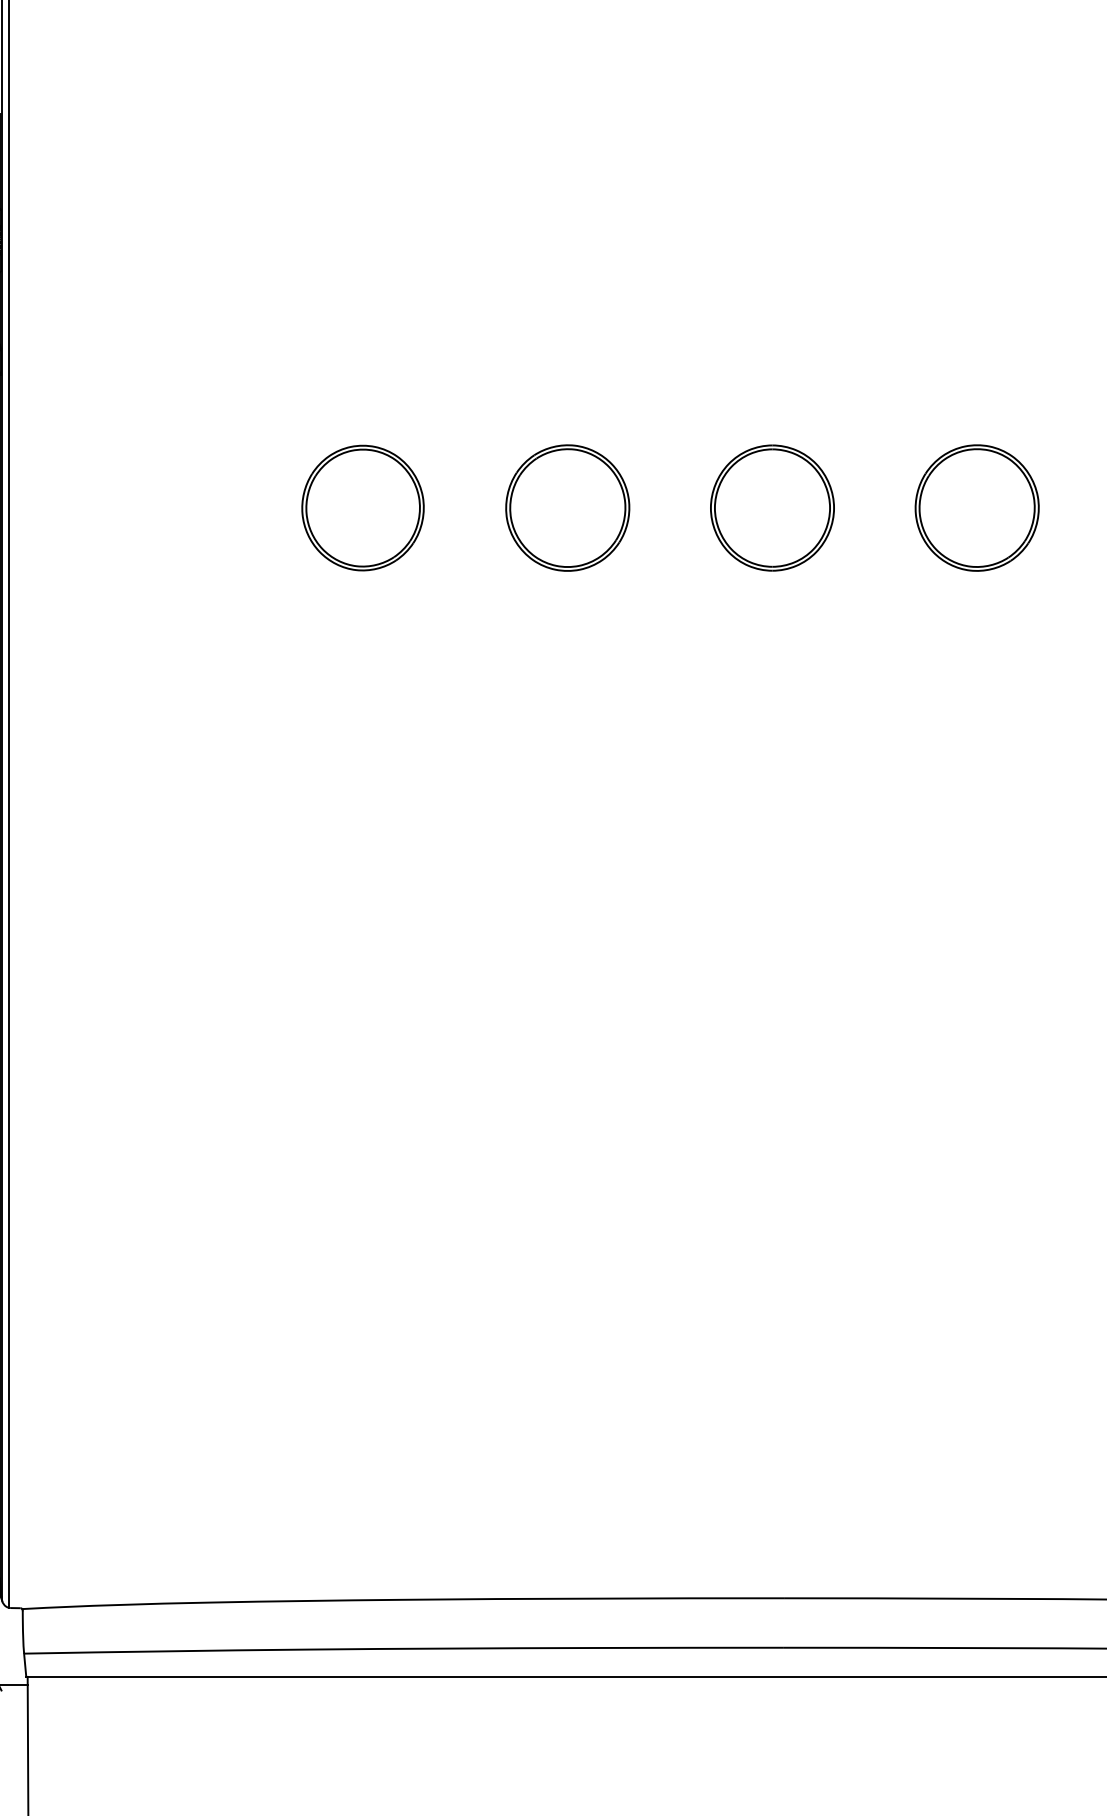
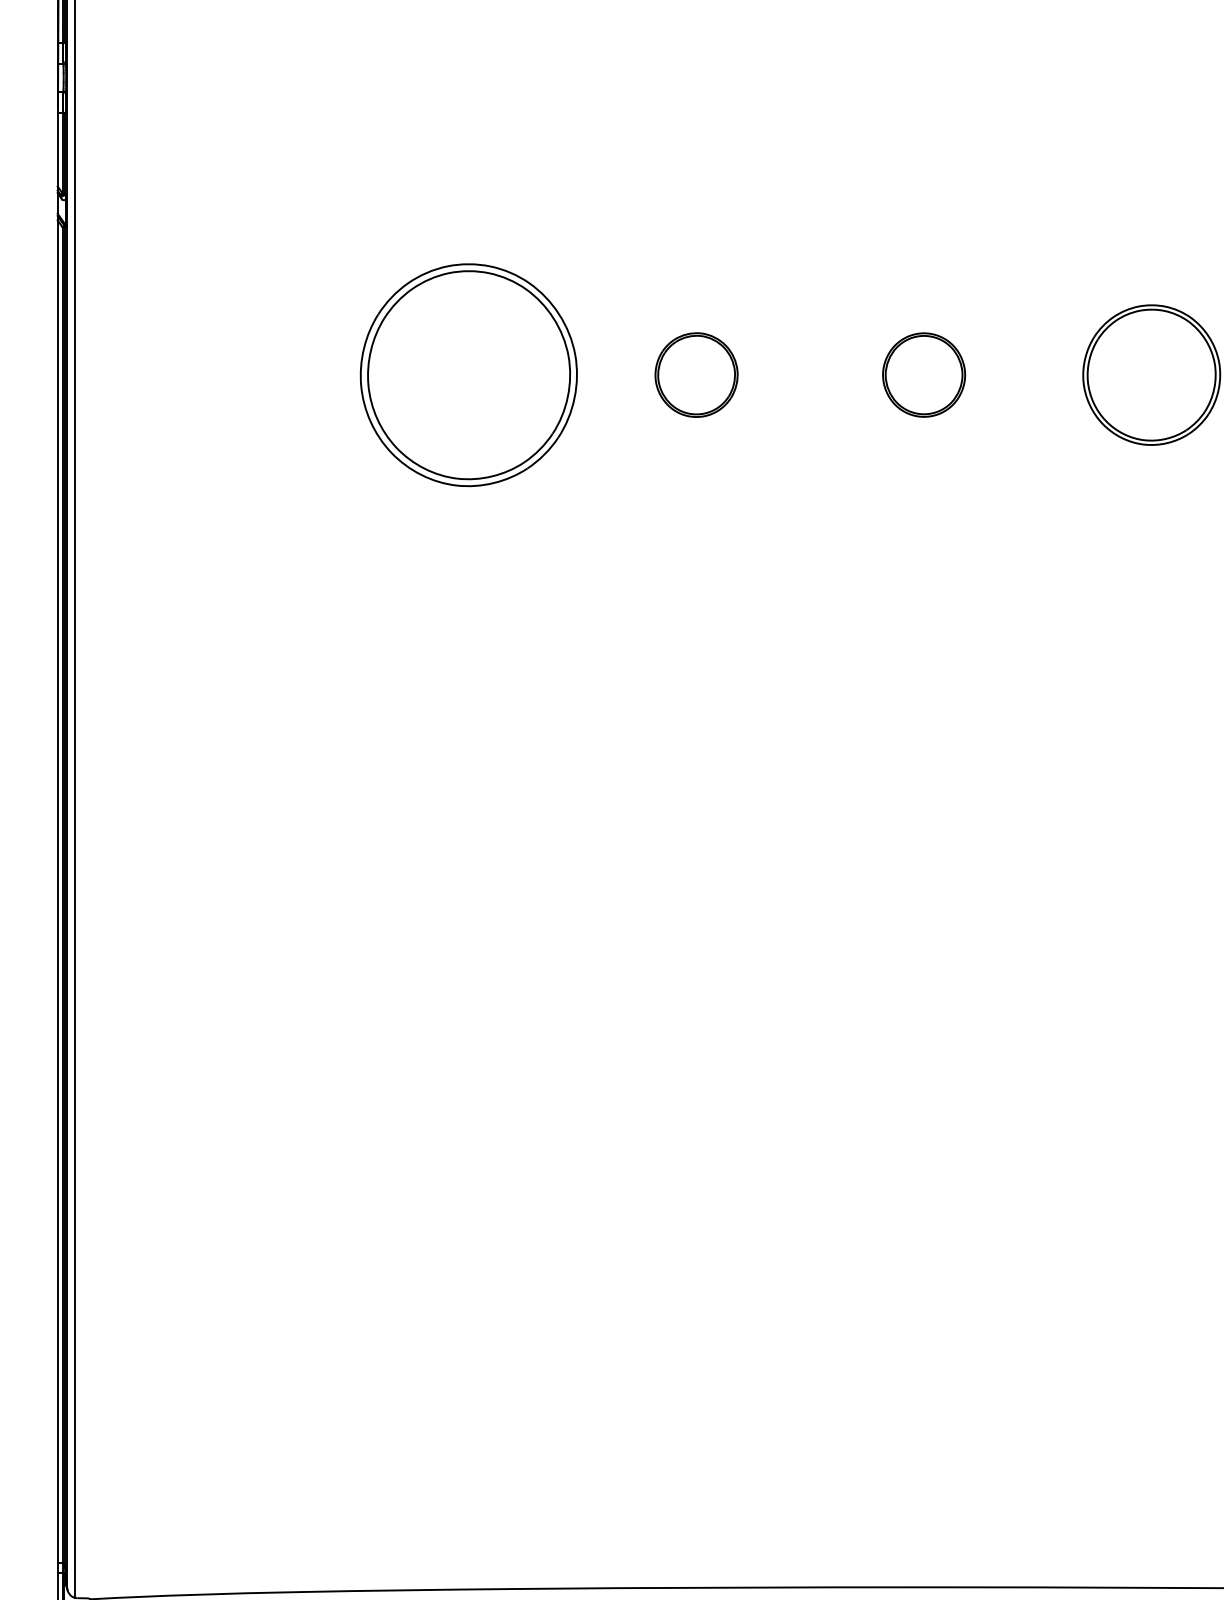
part: (362, 507) -> (468, 374), size x1.6
part: (567, 507) -> (696, 374), size x0.6
part: (772, 507) -> (924, 374), size x0.6

